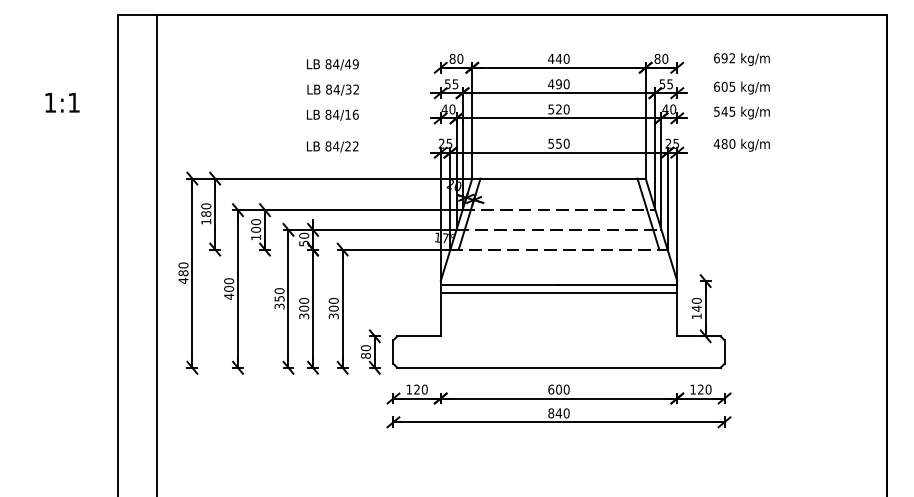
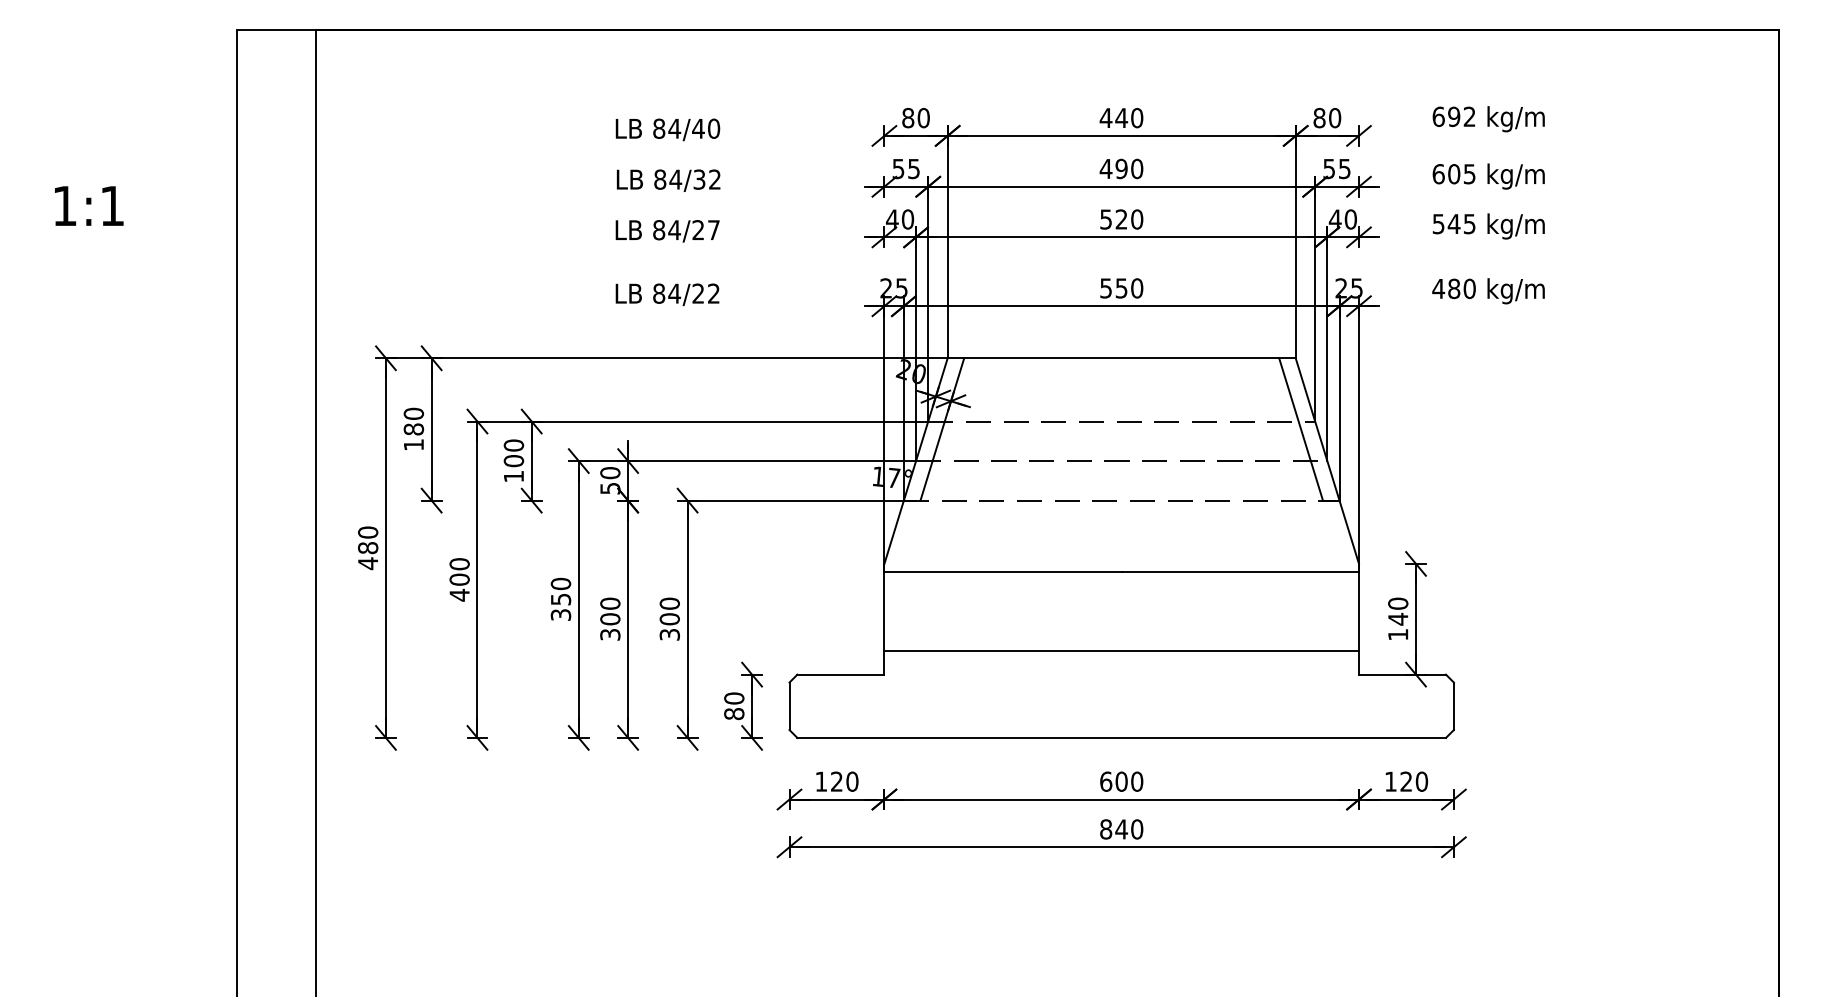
text: (355, 64) -> (713, 129), 84/49 -> 84/40
text: (62, 102) -> (89, 205), moved
text: (351, 114) -> (705, 229), 84/16 -> 84/27
line: (558, 293) -> (1120, 651), moved

